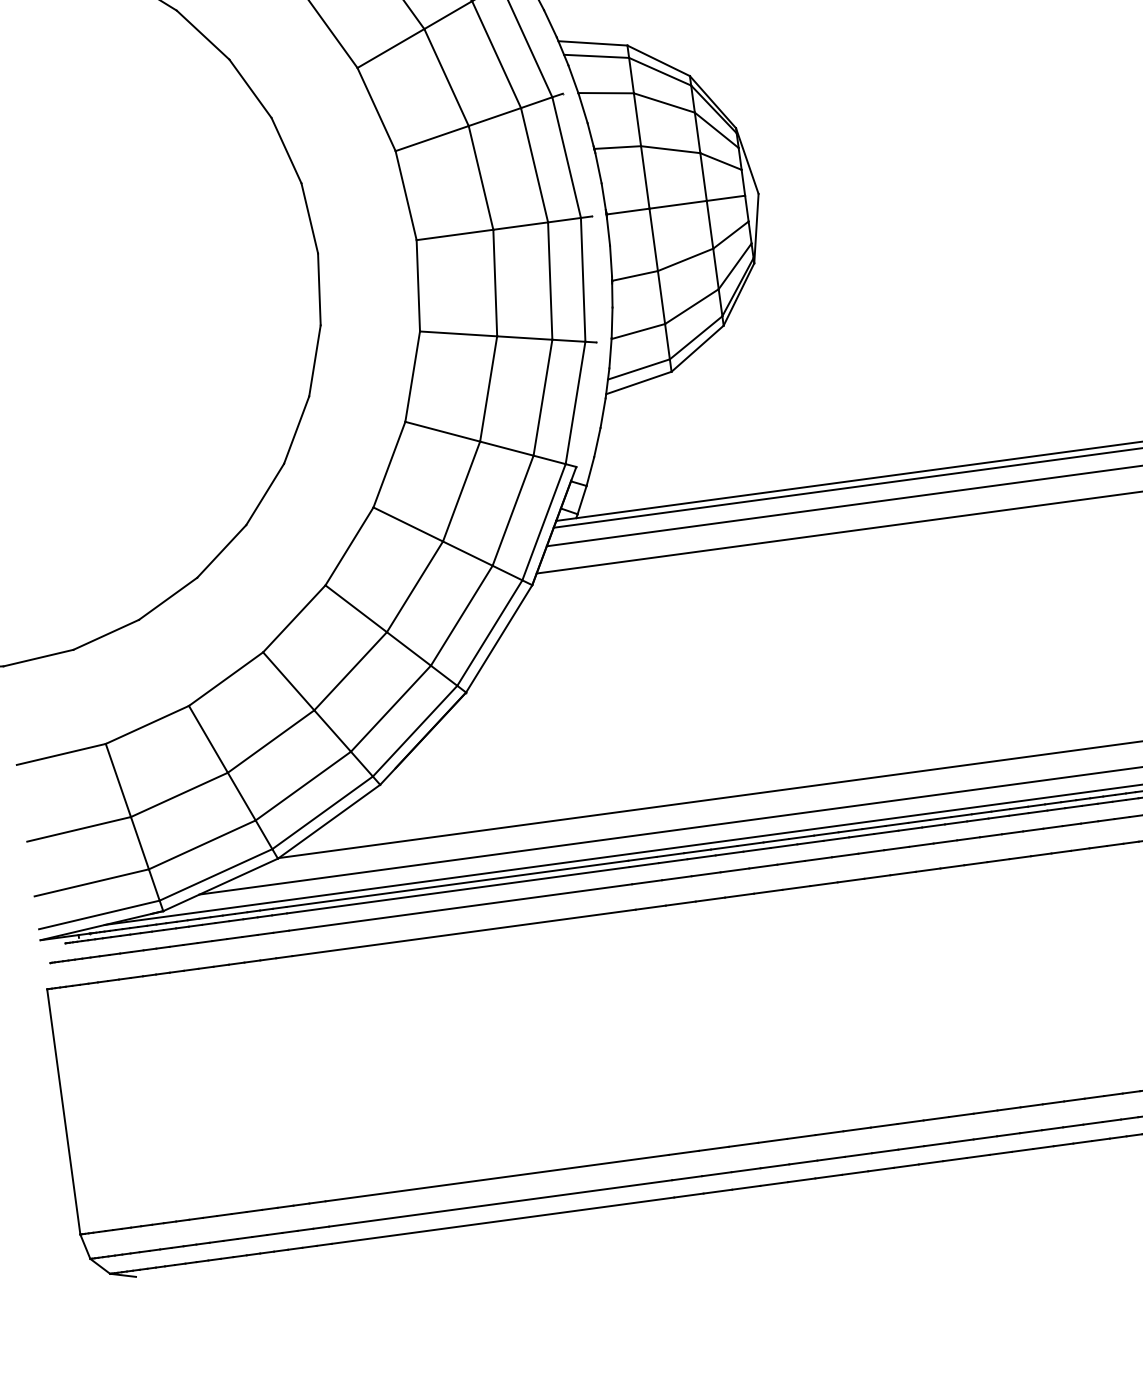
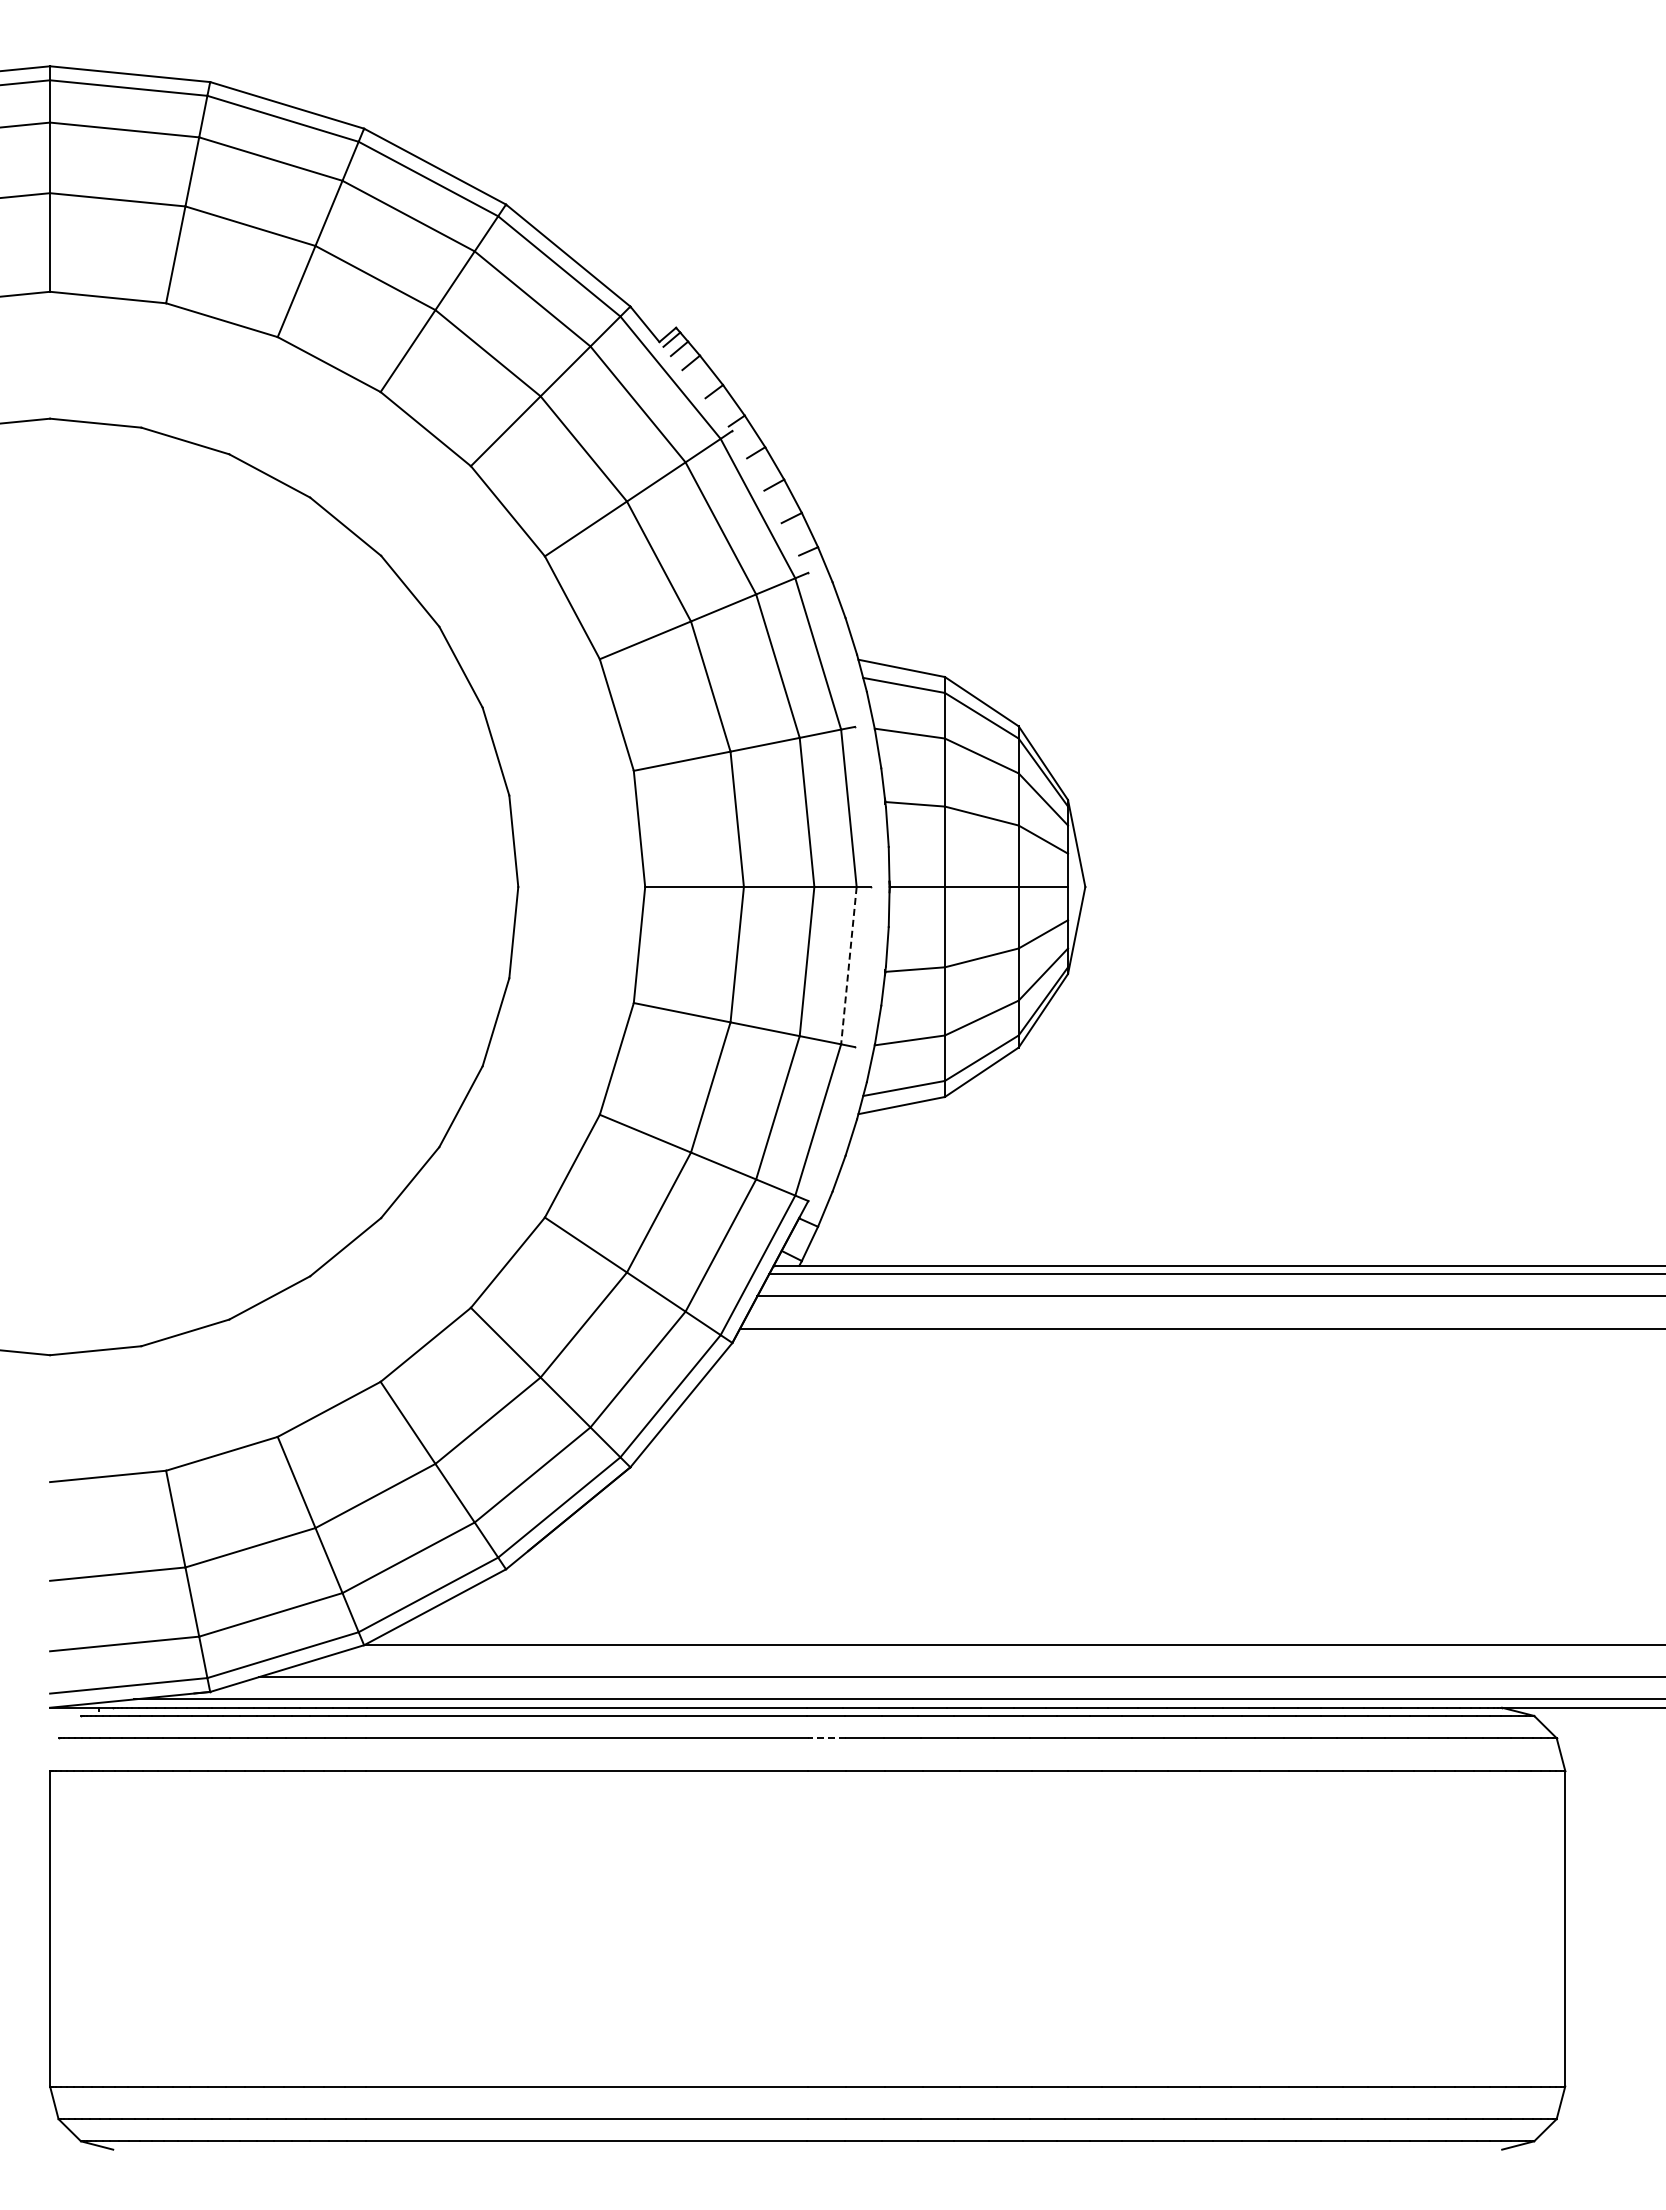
line: (582, 280) -> (848, 966), solid -> dashed
line: (646, 882) -> (826, 1738), solid -> dashed

